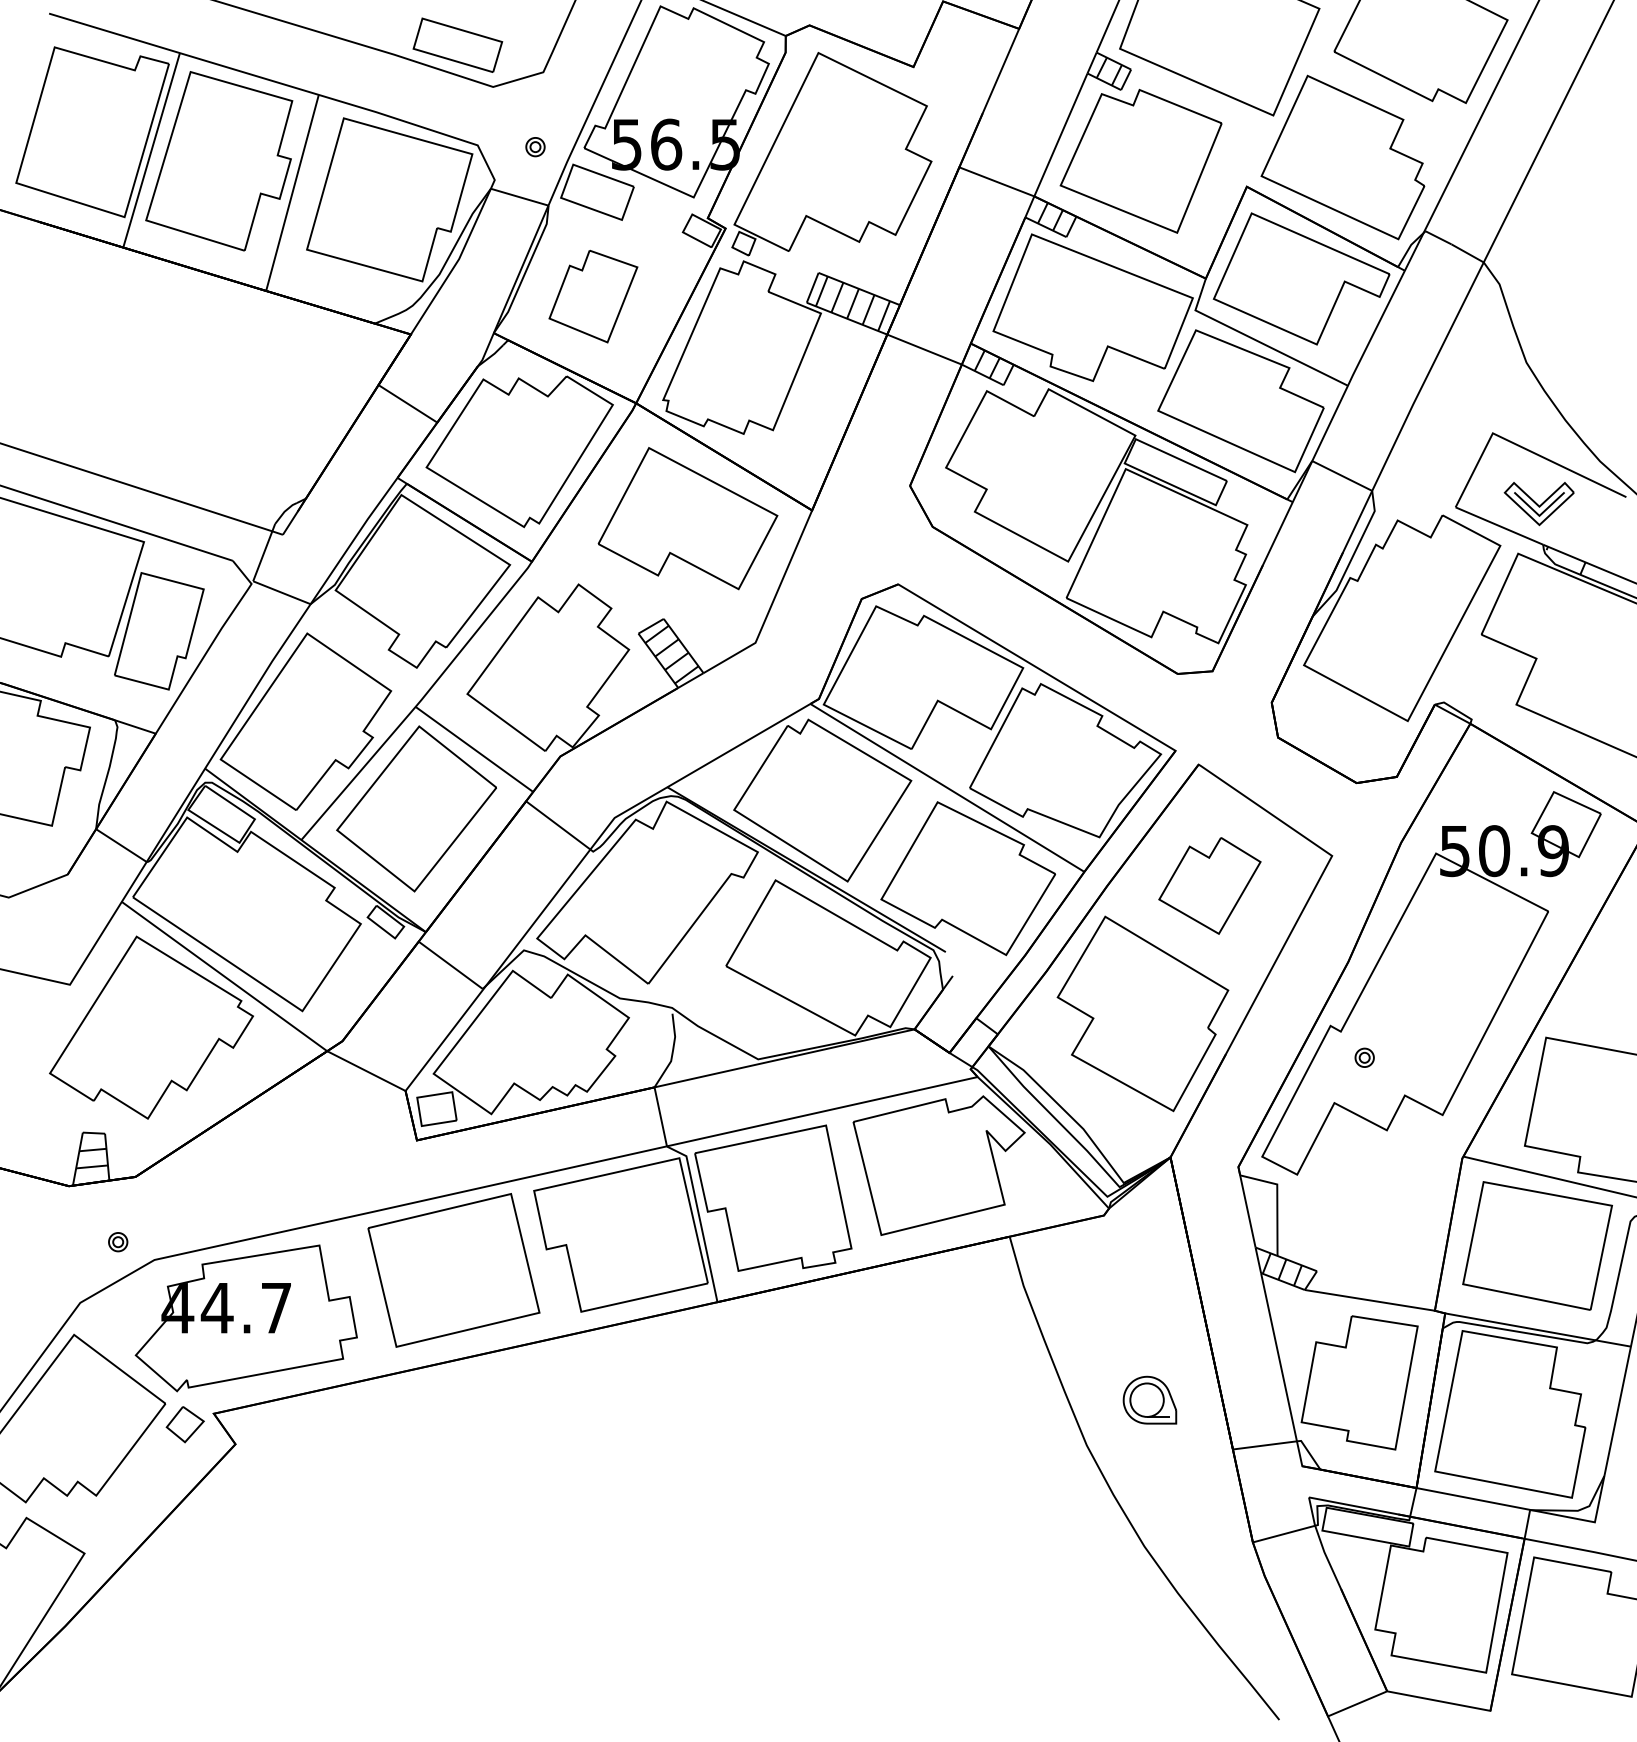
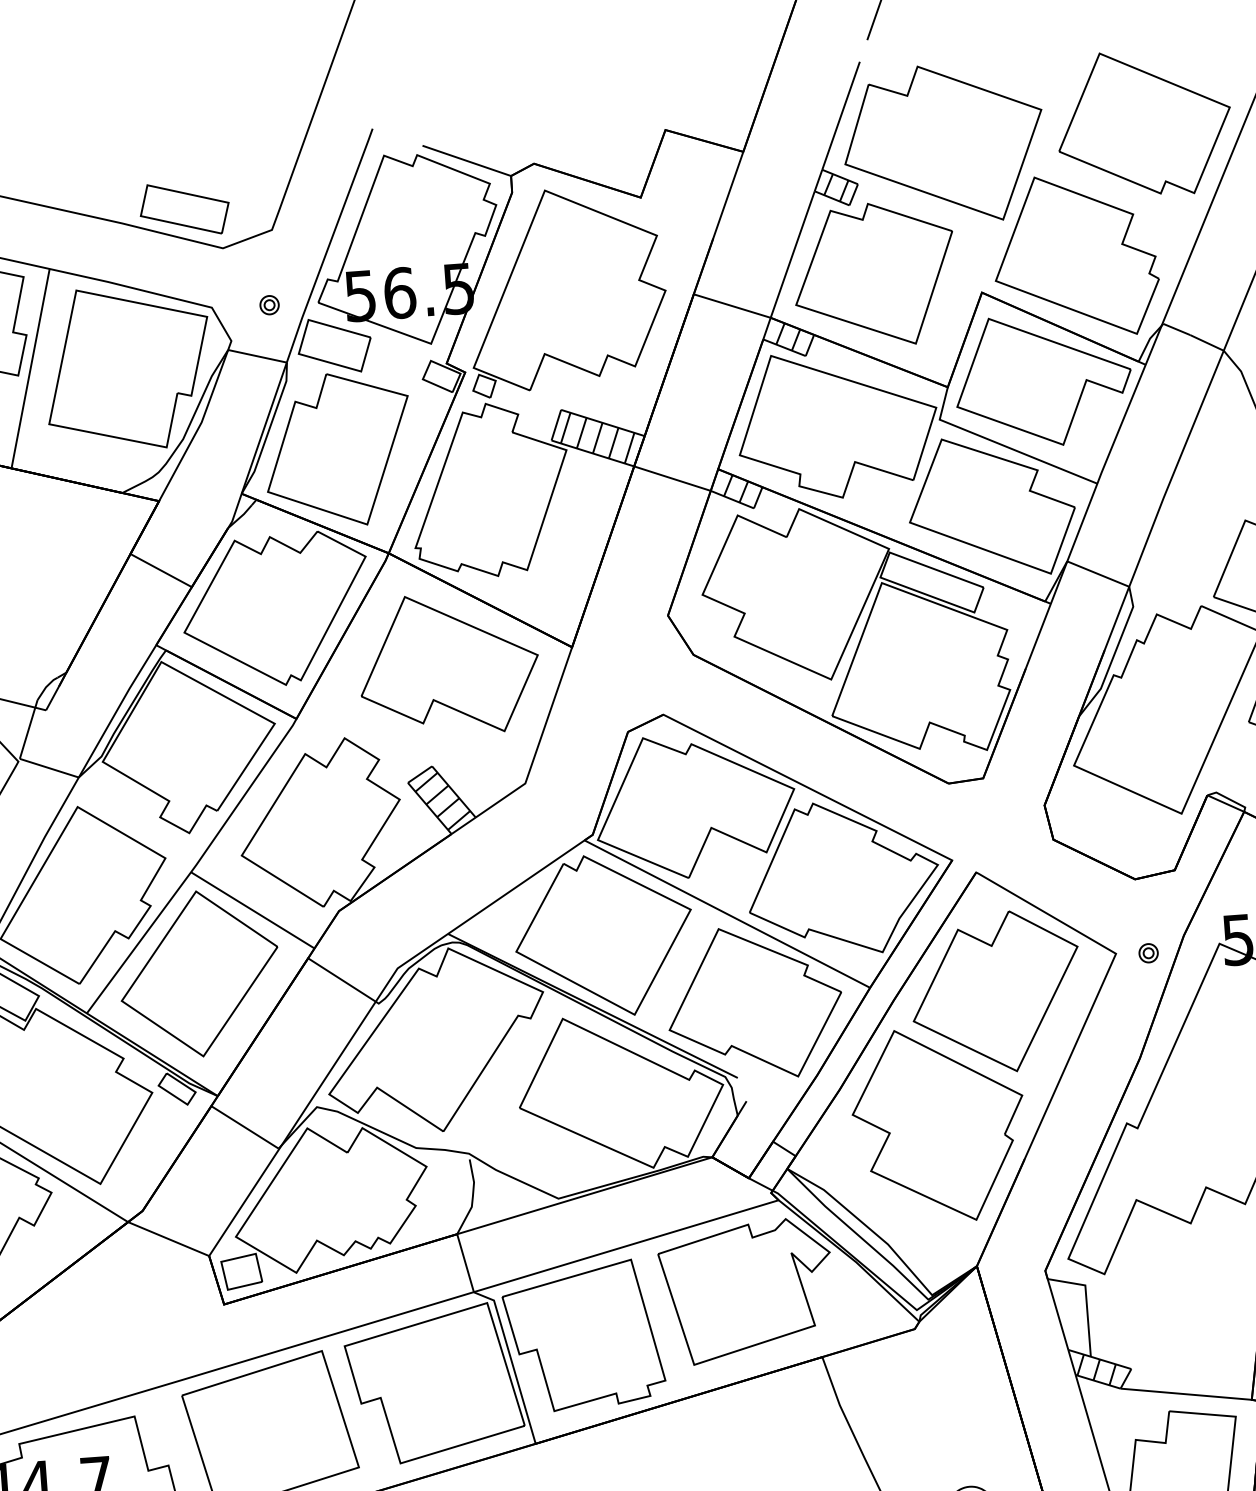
part: (593, 296) -> (338, 449), size x1.67
part: (1209, 885) -> (995, 992), size x1.67
part: (1364, 1057) -> (1148, 952), moved

